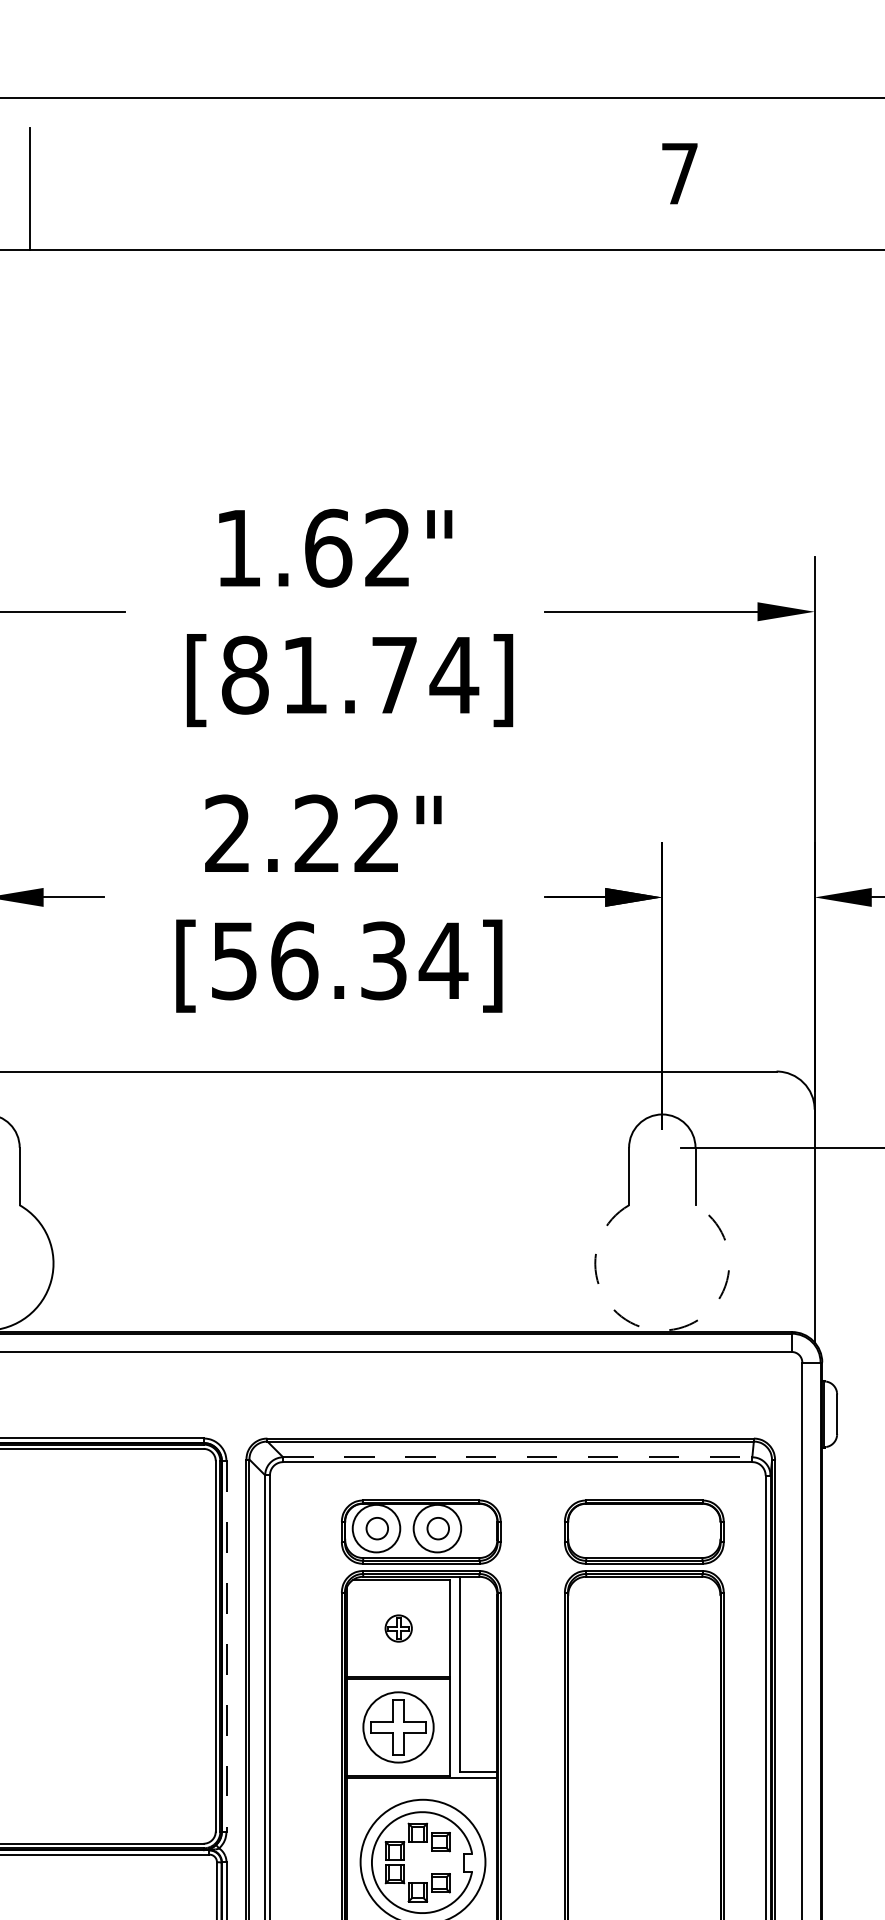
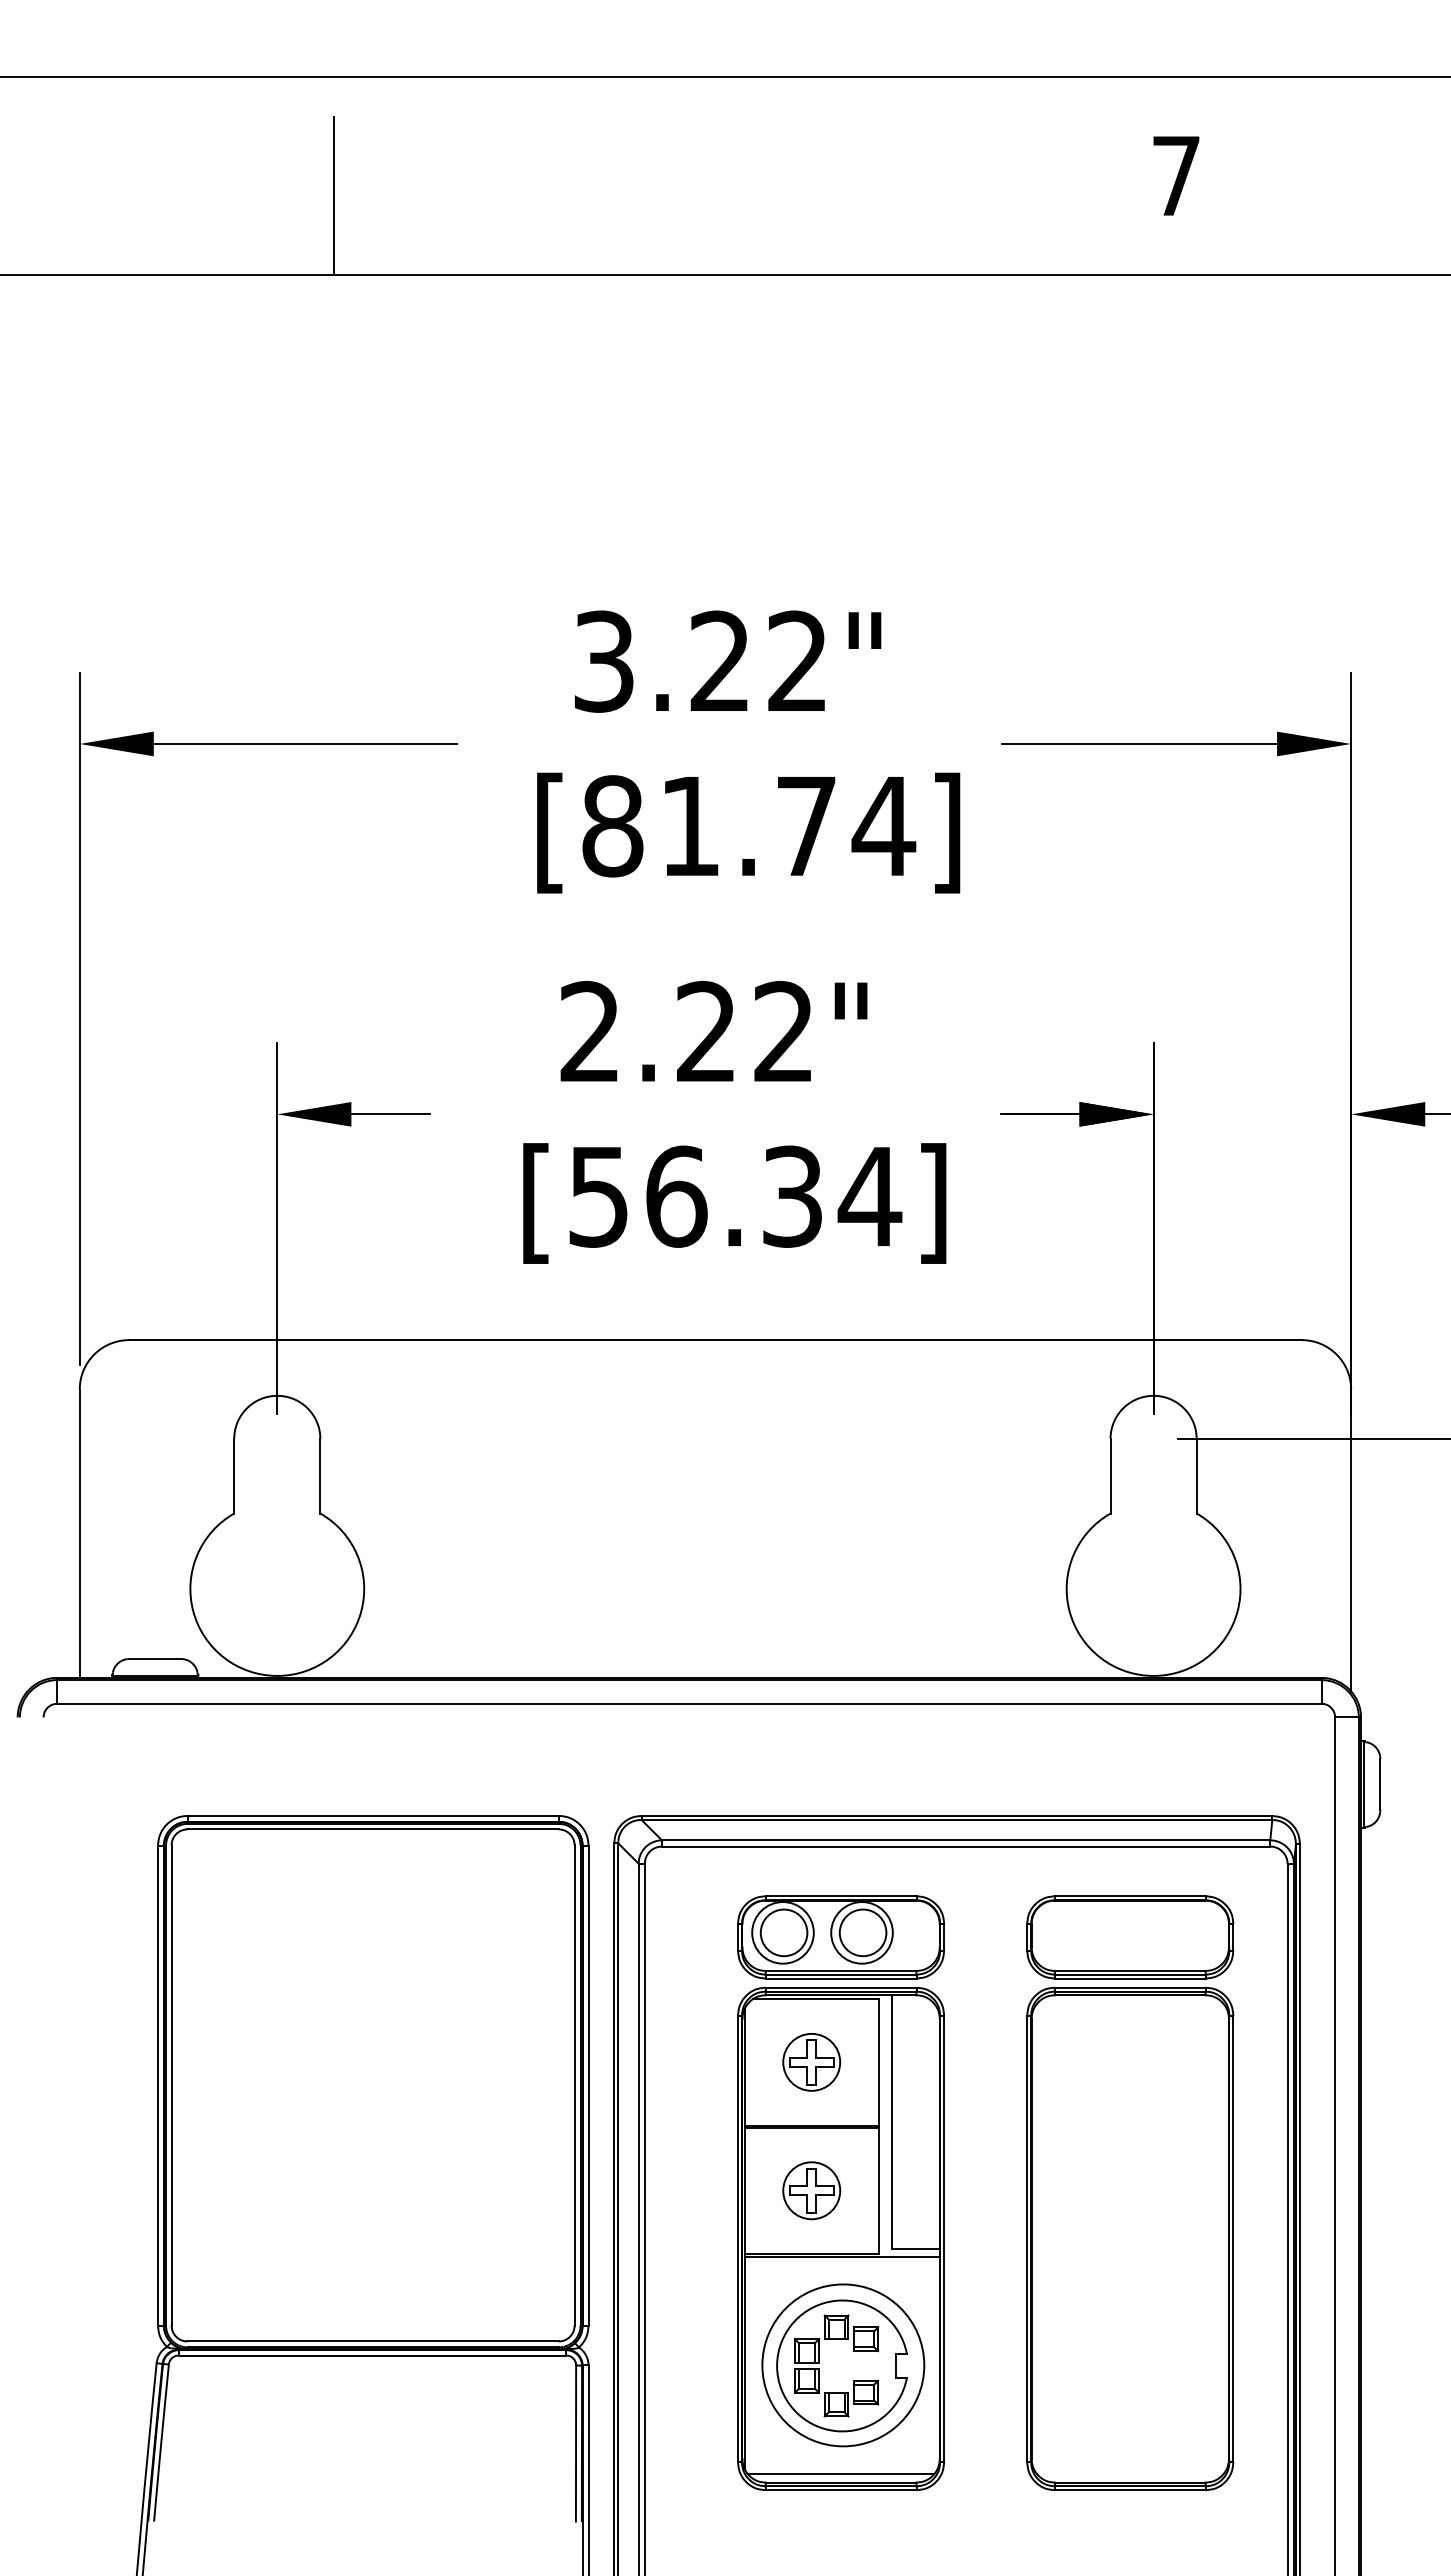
text: (284, 548) -> (663, 661), 1.62" -> 3.22"
arc: (662, 1330) -> (1153, 1675), dashed -> solid
line: (518, 1457) -> (966, 1840), dashed -> solid
circle: (376, 1528) -> (783, 1932), size x1.67
circle: (437, 1528) -> (862, 1932), size x1.67
part: (398, 1628) -> (811, 2062), size x1.67
line: (226, 1647) -> (588, 2086), dashed -> solid
part: (398, 1727) -> (811, 2190), size x0.62

